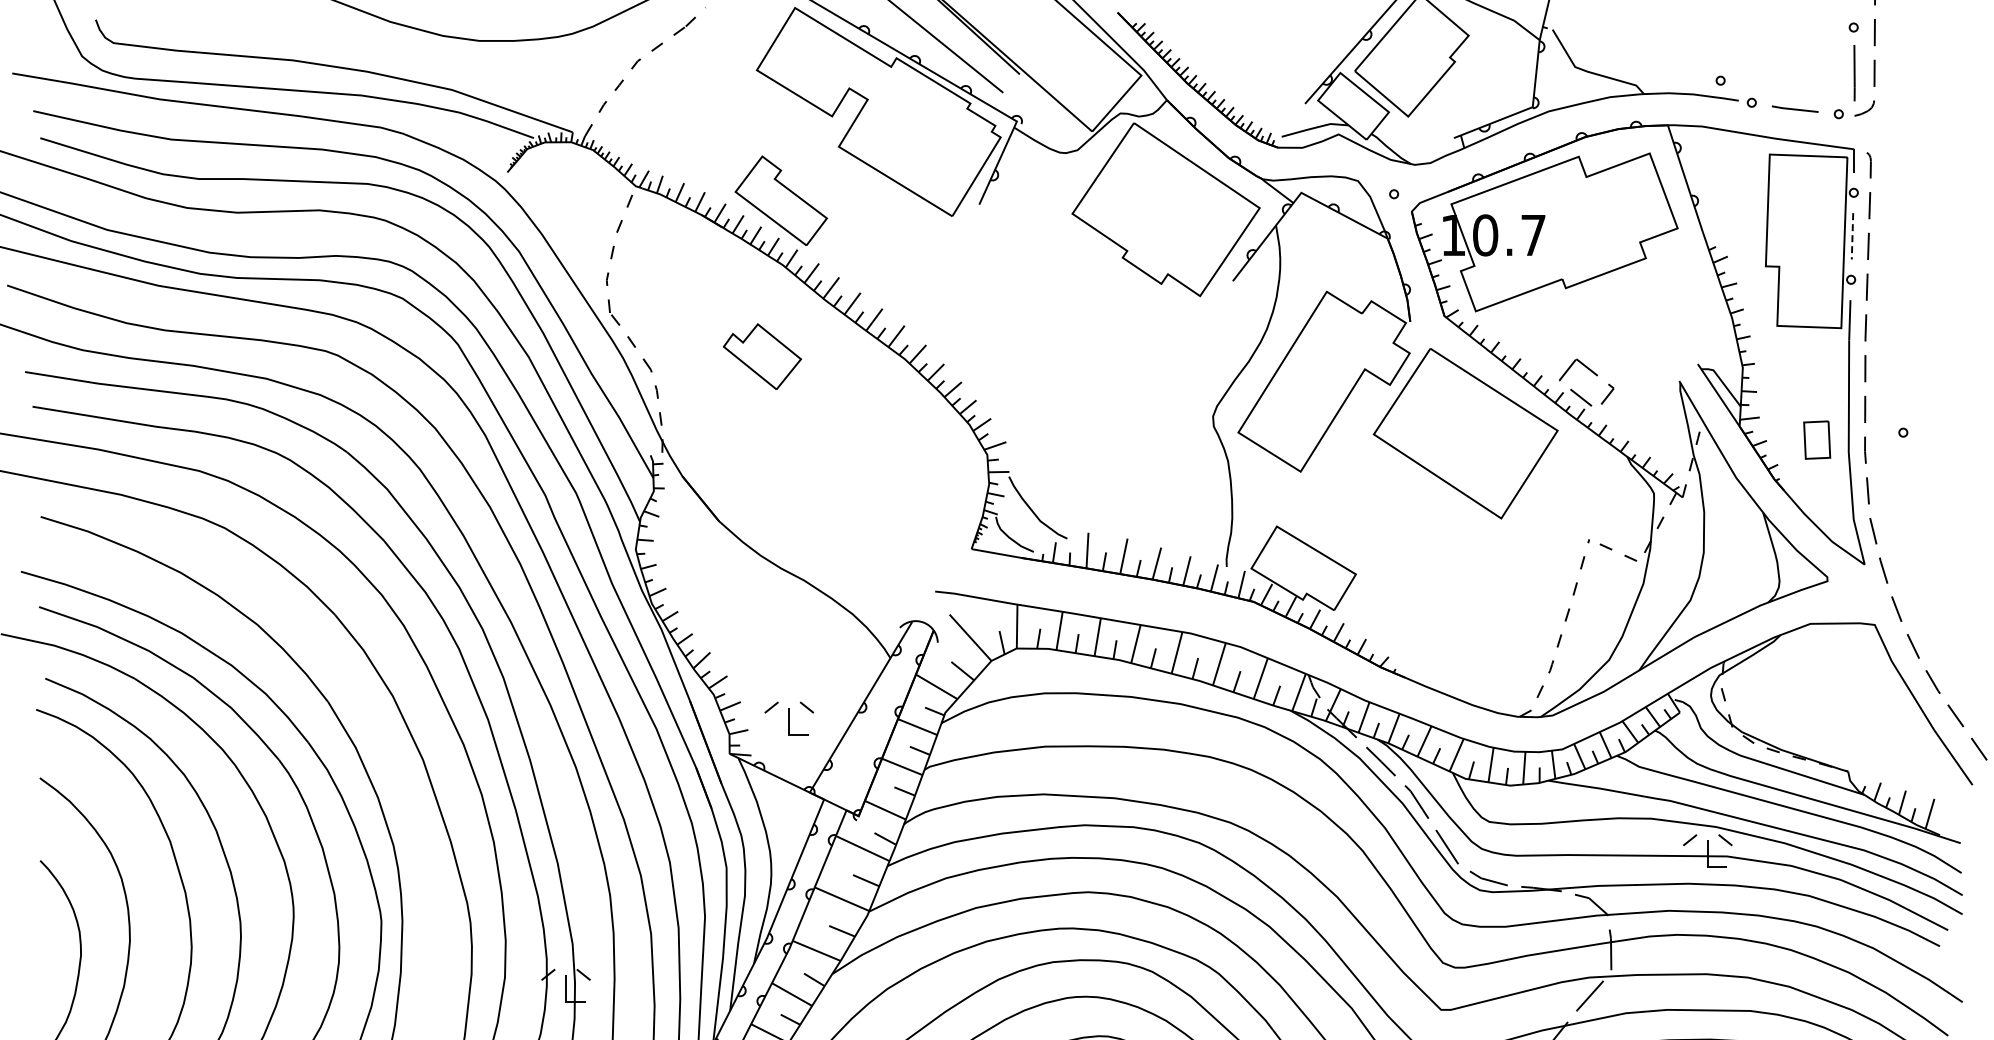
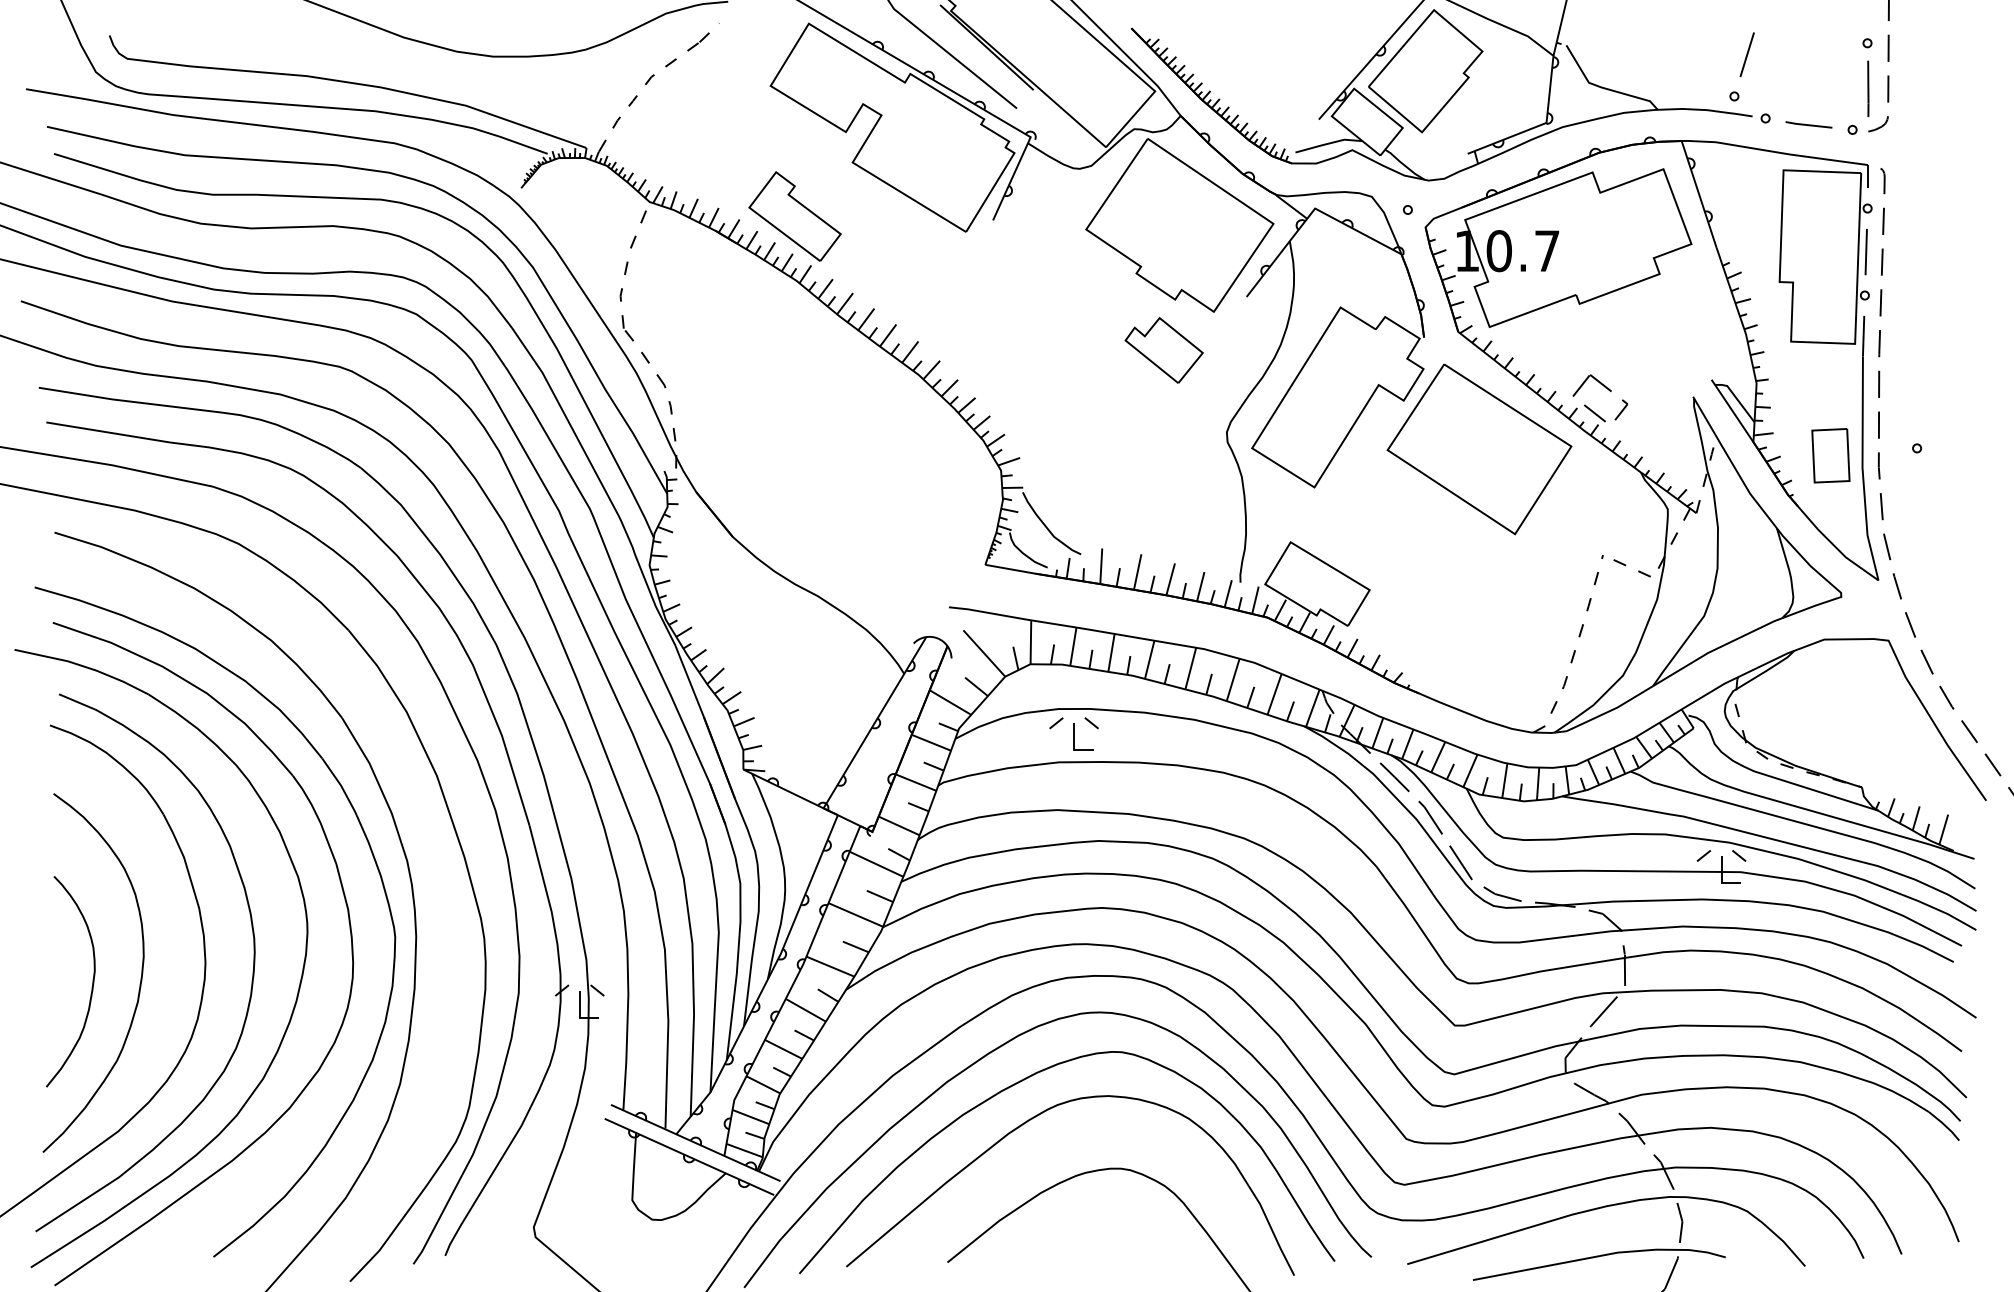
line: (1732, 38) -> (1746, 54), added
line: (1852, 236) -> (1866, 252), dashed -> solid
part: (761, 356) -> (1163, 350), moved
part: (1816, 439) -> (1830, 455), size x1.43
part: (788, 717) -> (1073, 733), moved

